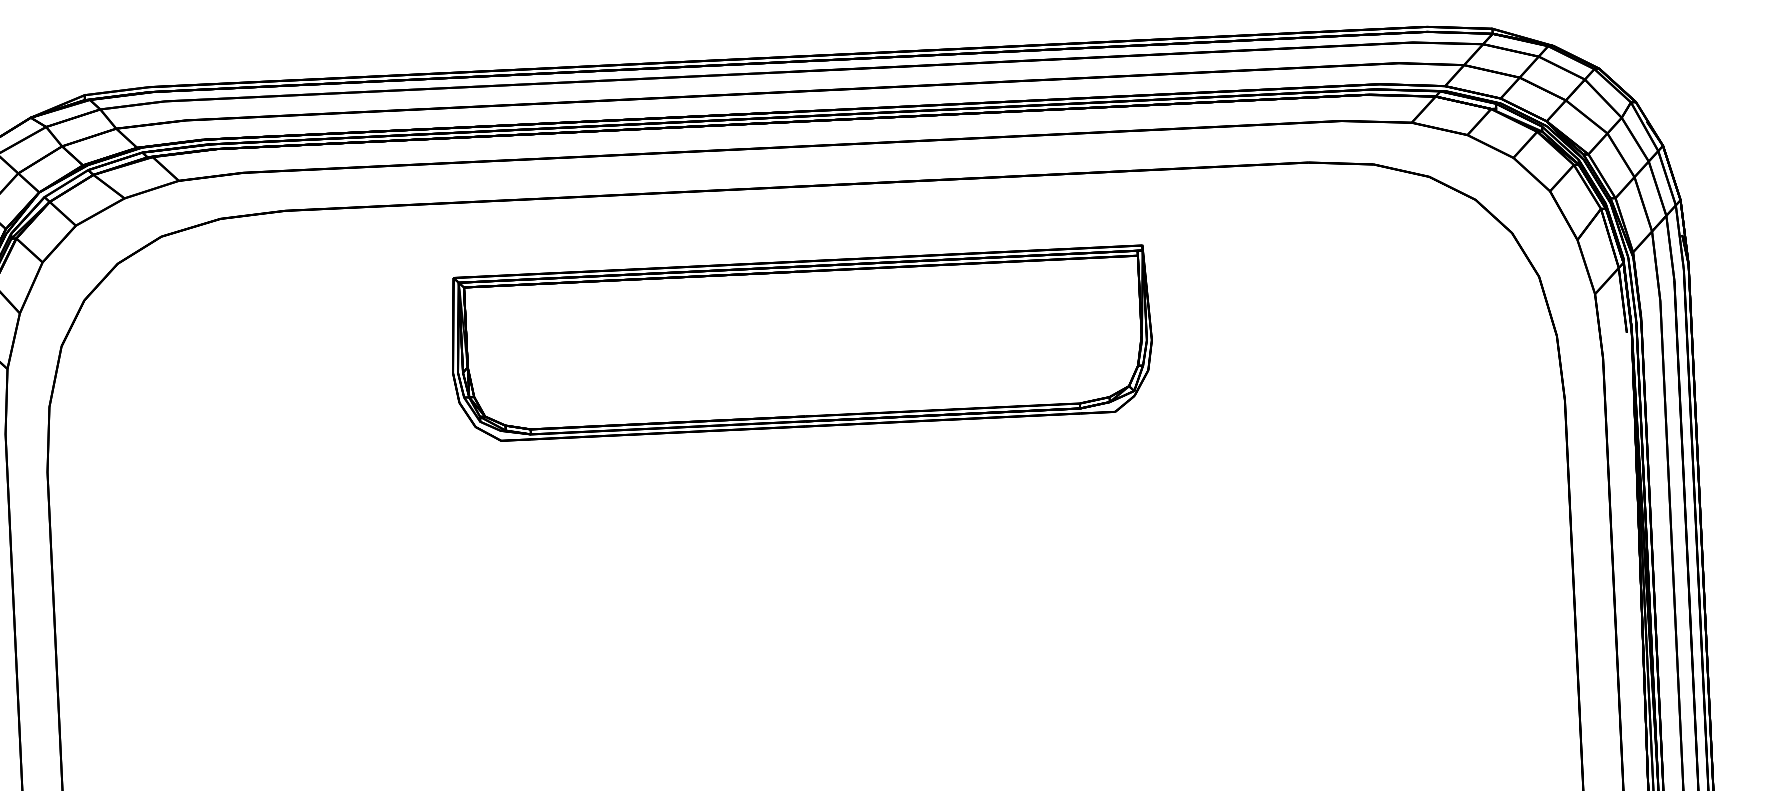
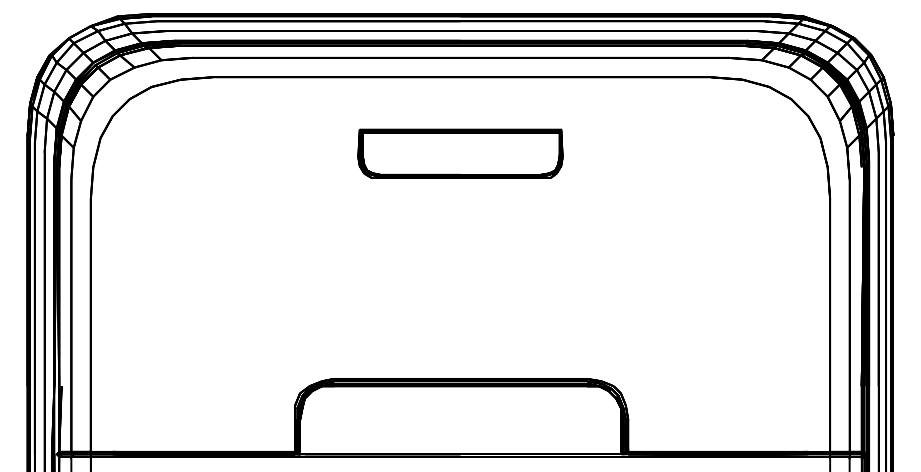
part: (801, 343) -> (460, 153), size x0.6

